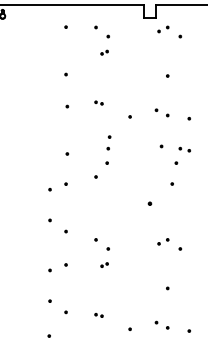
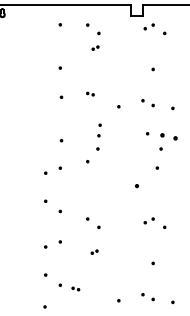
part: (184, 149) -> (168, 136), size x1.6
part: (104, 264) -> (94, 251), moved
part: (98, 315) -> (75, 289), moved

